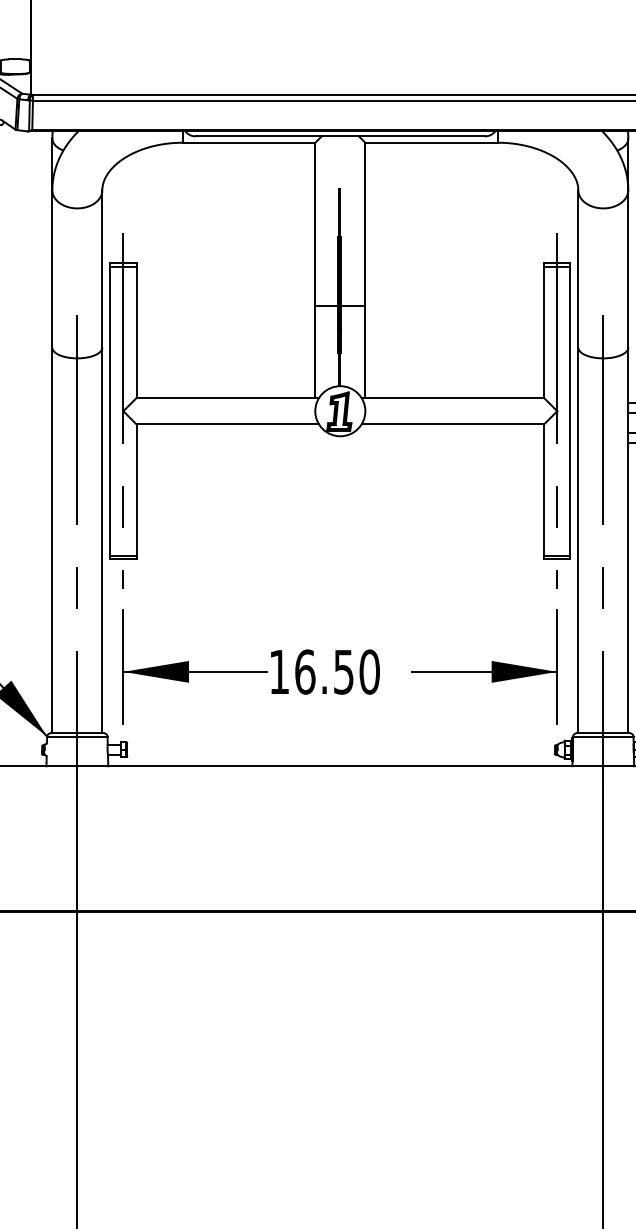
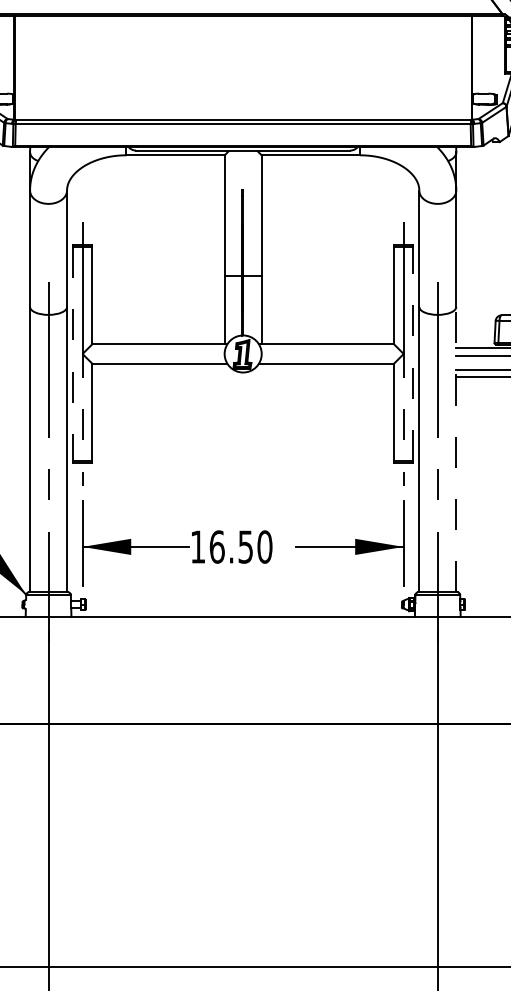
line: (570, 410) -> (413, 353), solid -> dashed
line: (109, 411) -> (72, 354), solid -> dashed
line: (628, 540) -> (456, 449), solid -> dashed

